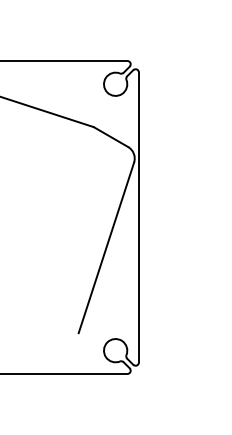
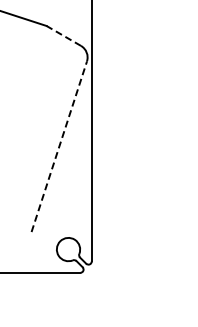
line: (110, 137) -> (63, 36), solid -> dashed
line: (106, 247) -> (59, 146), solid -> dashed

